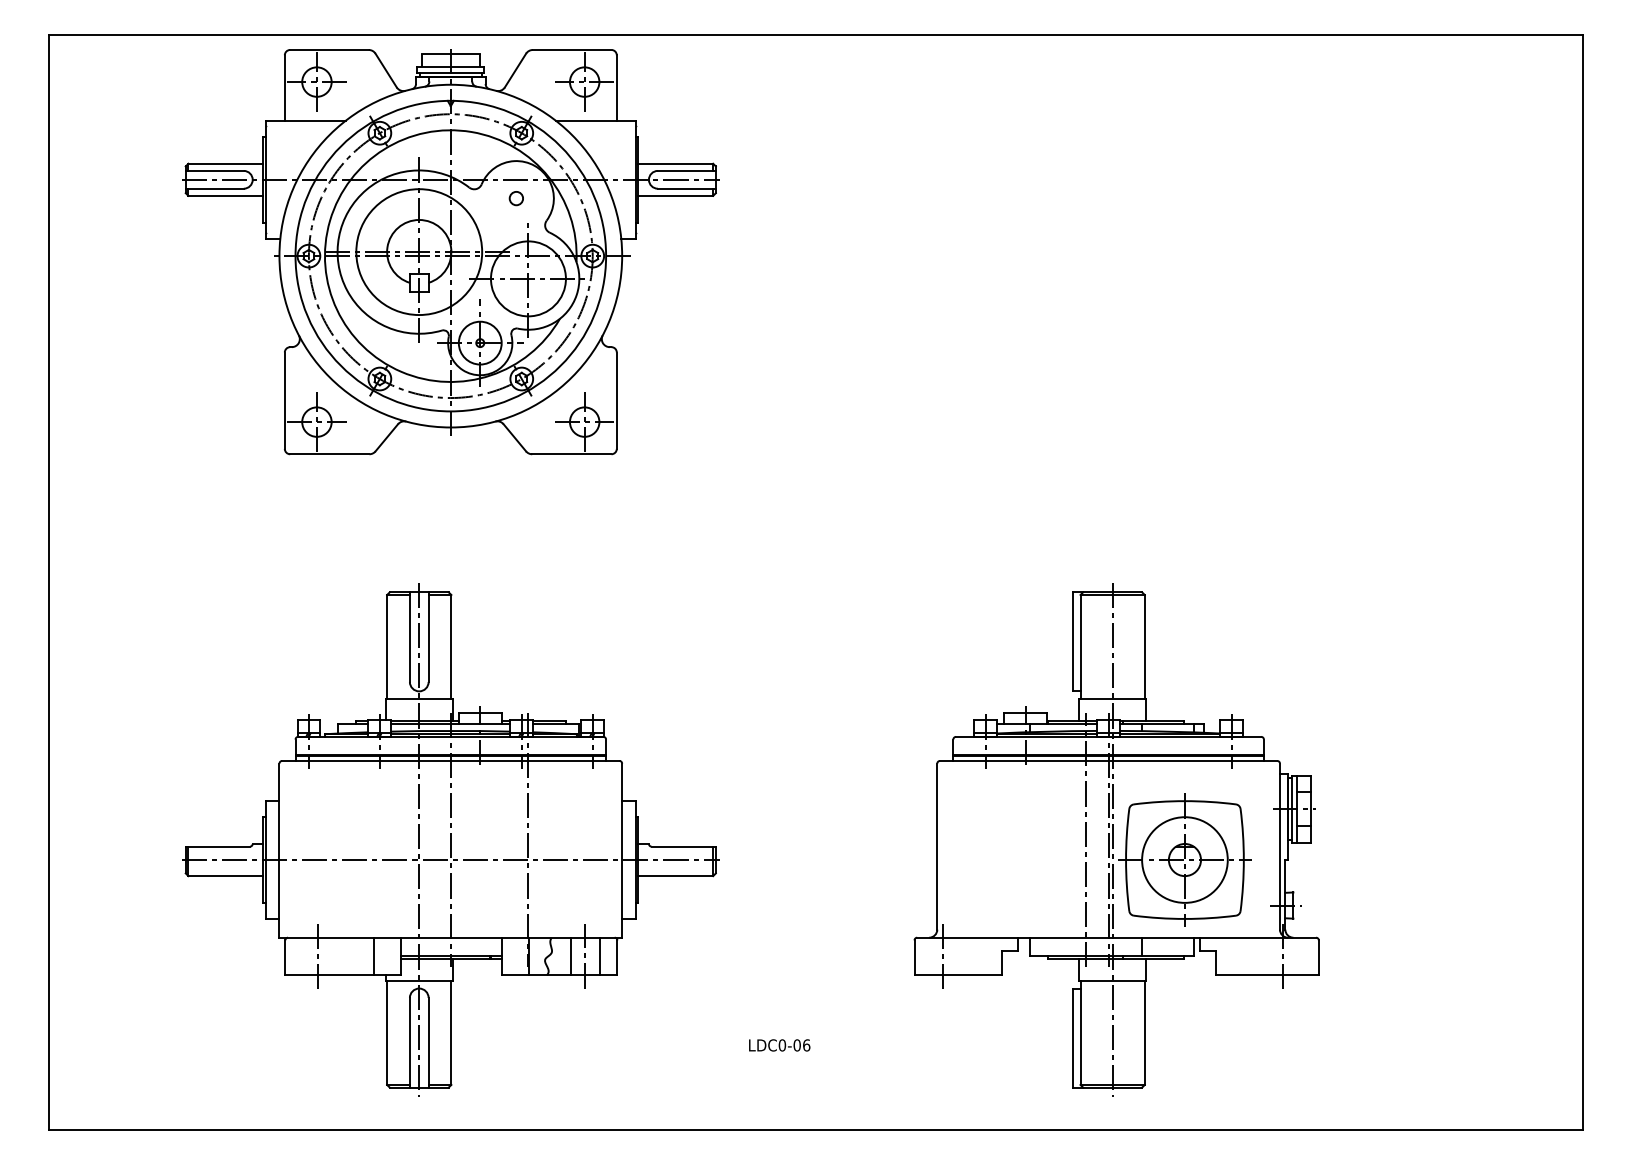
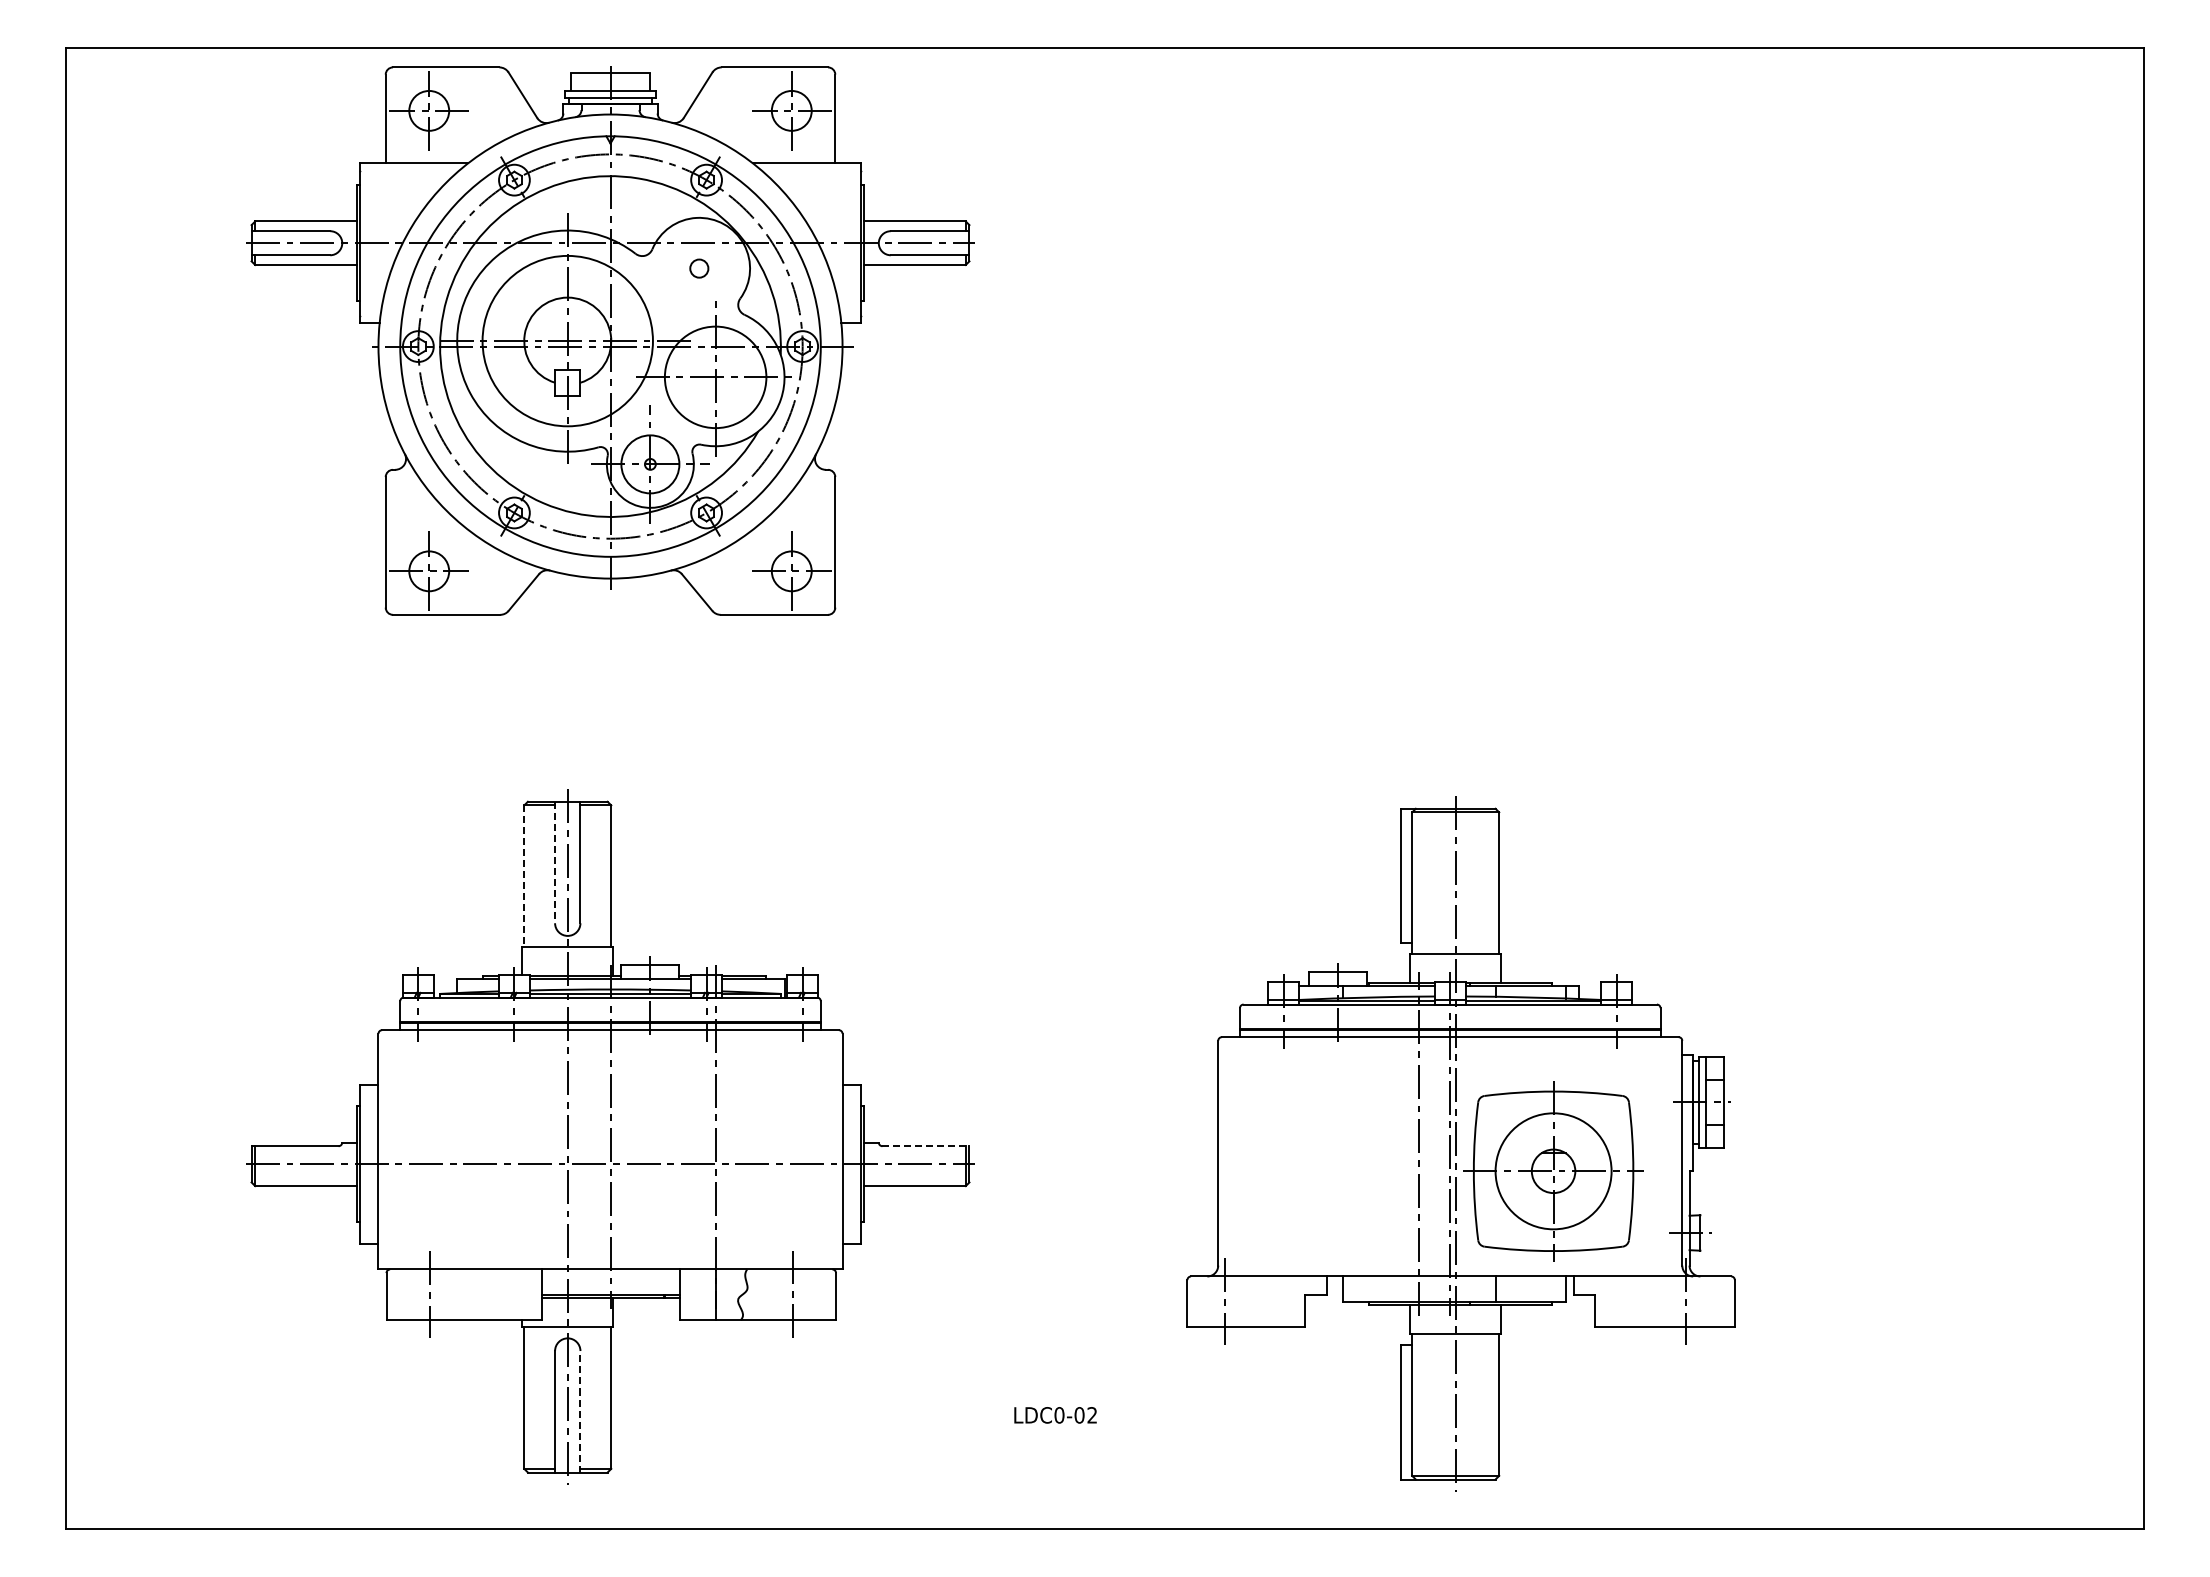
line: (410, 637) -> (555, 862), solid -> dashed
line: (387, 647) -> (524, 876), solid -> dashed
part: (1116, 839) -> (1460, 1143), moved
line: (683, 846) -> (925, 1146), solid -> dashed
line: (374, 956) -> (506, 1294), removed
line: (570, 956) -> (772, 1294), removed
line: (599, 956) -> (812, 1294), removed
line: (428, 1042) -> (580, 1411), solid -> dashed
text: (806, 1045) -> (1092, 1415), LDC0-06 -> LDC0-02

